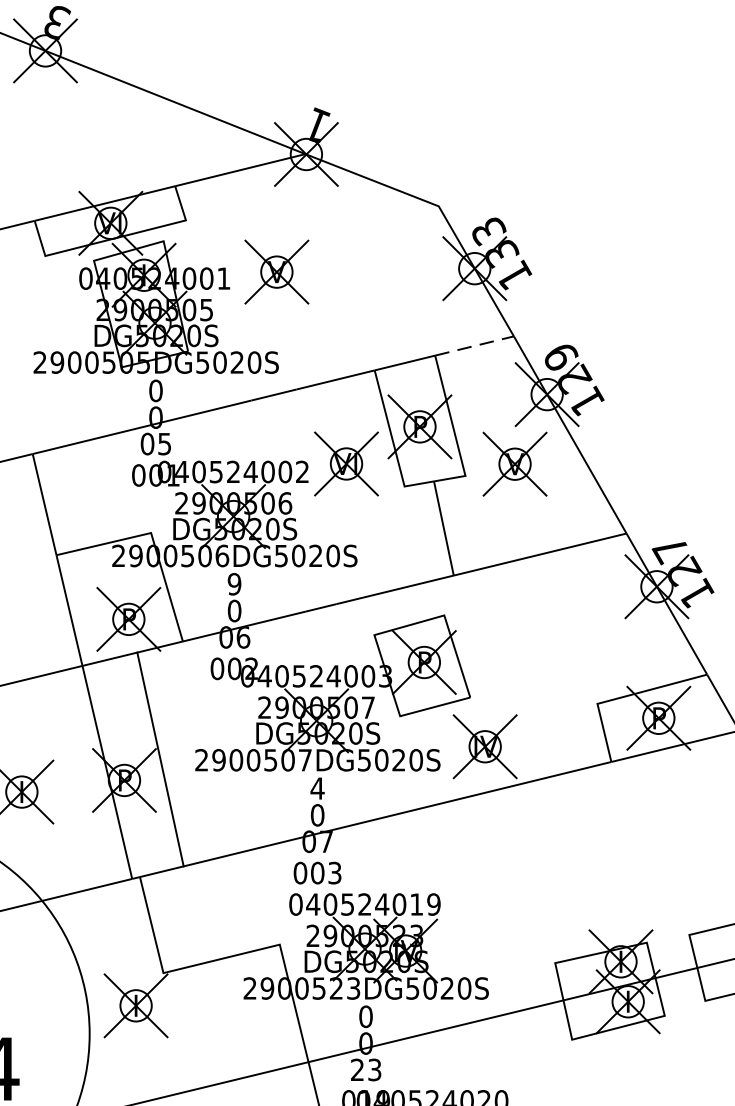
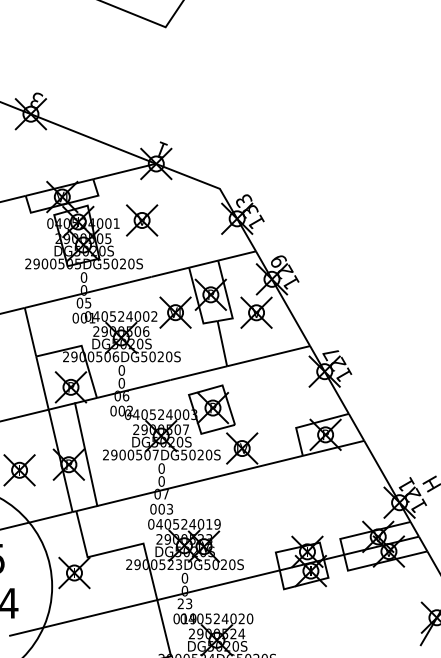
line: (475, 344) -> (237, 255), dashed -> solid
text: (233, 584) -> (121, 370), 9 -> 0
text: (317, 788) -> (161, 468), 4 -> 0

